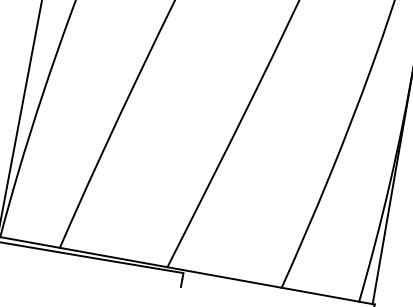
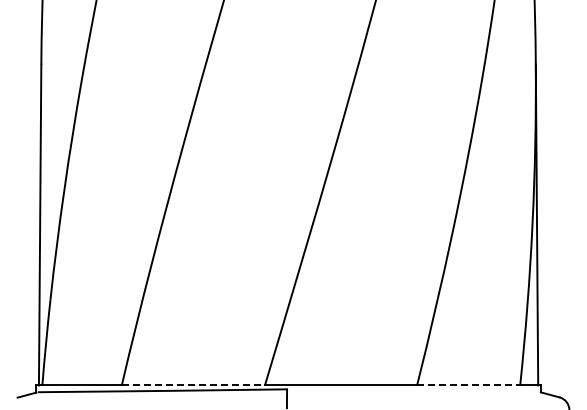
line: (113, 257) -> (193, 385), solid -> dashed
line: (320, 294) -> (468, 385), solid -> dashed

